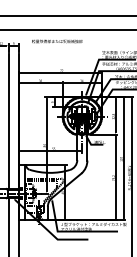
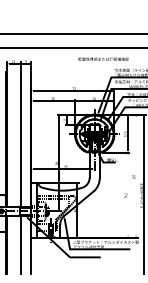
text: (57, 40) -> (103, 58), moved
line: (124, 158) -> (136, 176), removed
line: (116, 176) -> (128, 194), removed

